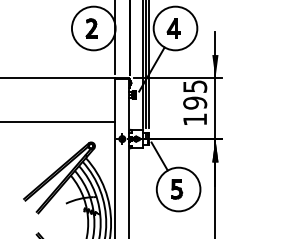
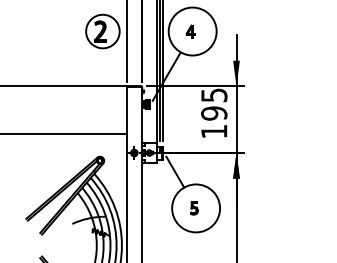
circle: (93, 28) -> (102, 31), size x0.7
part: (173, 28) -> (190, 31), size x0.6
part: (177, 189) -> (194, 208), size x0.6

